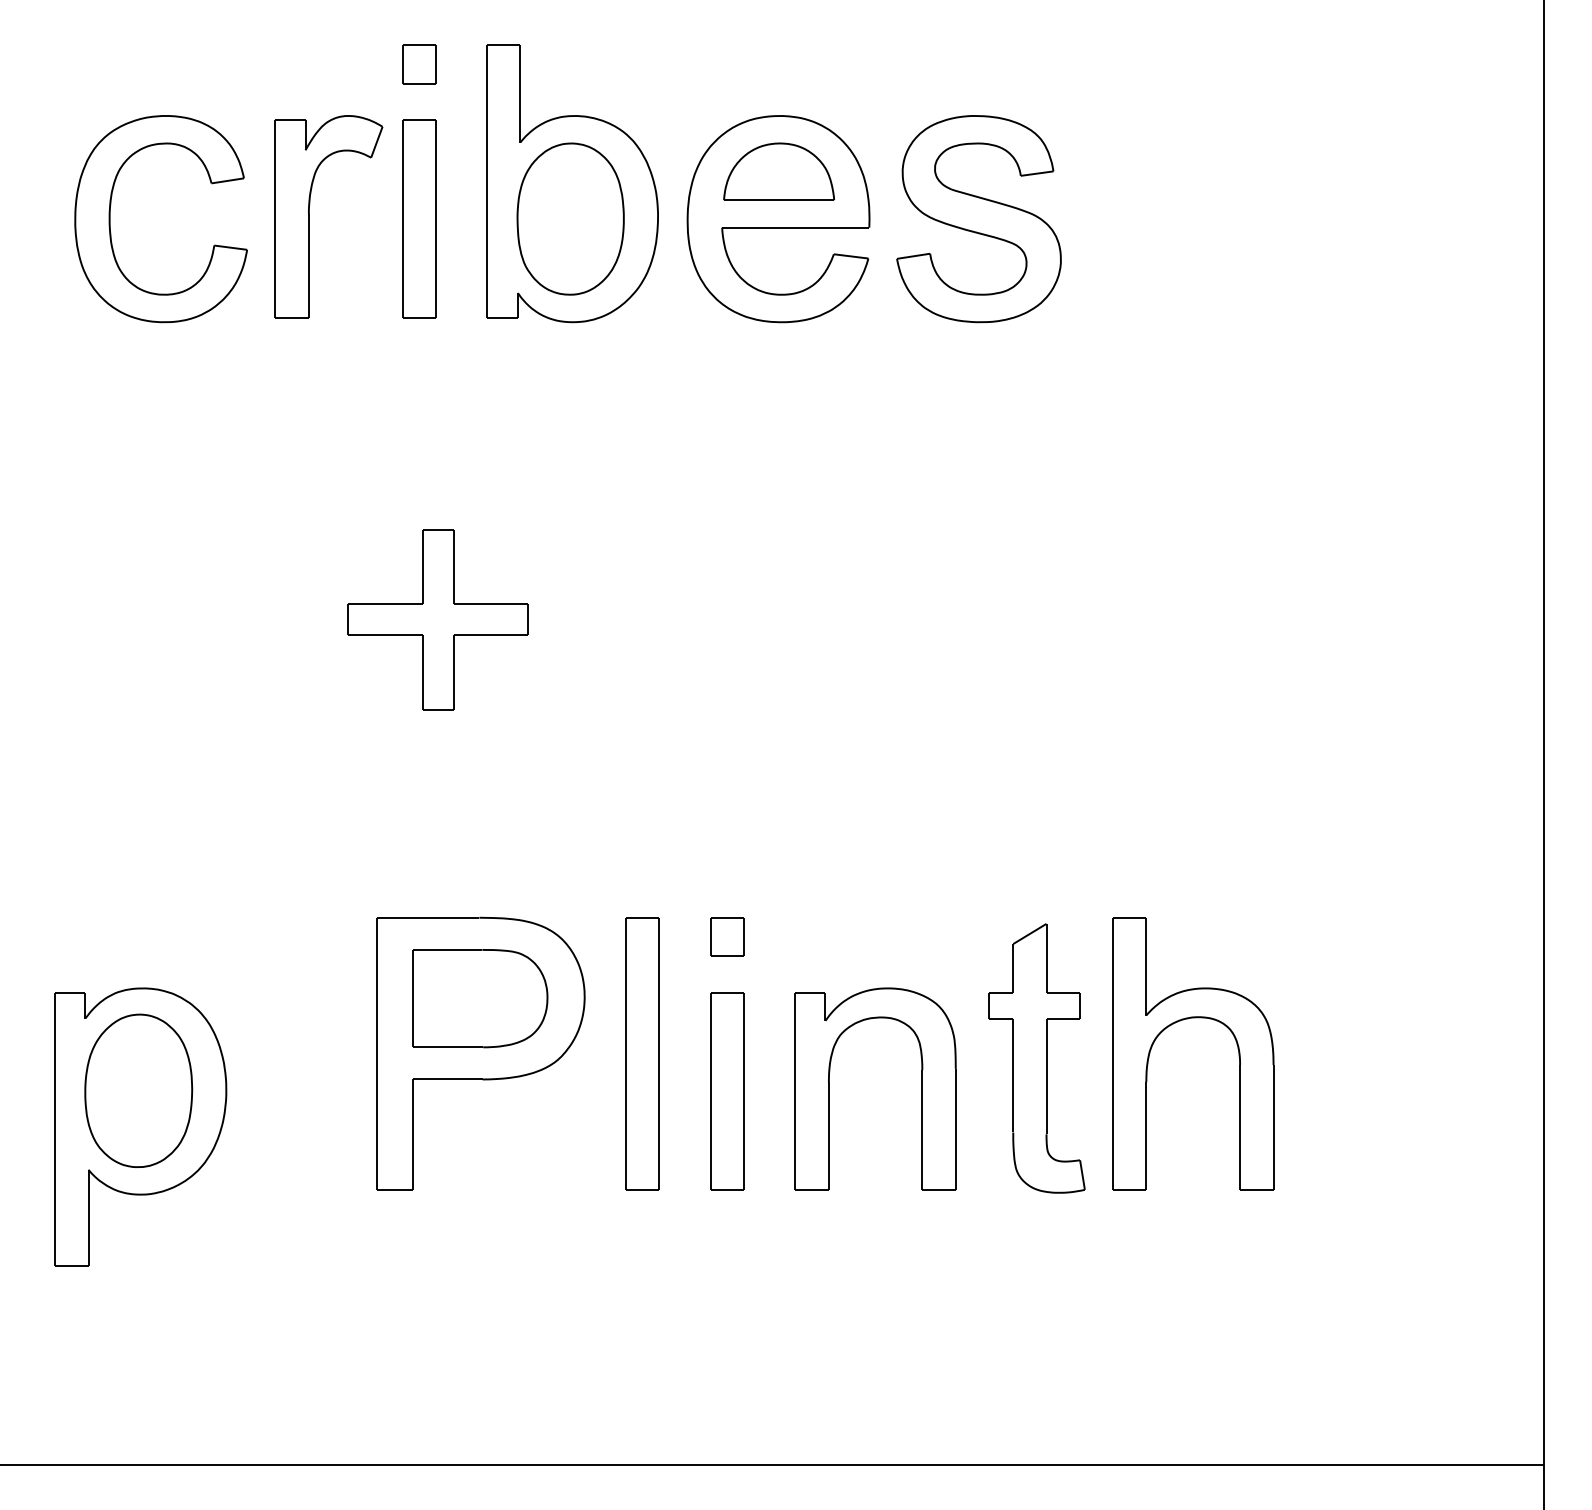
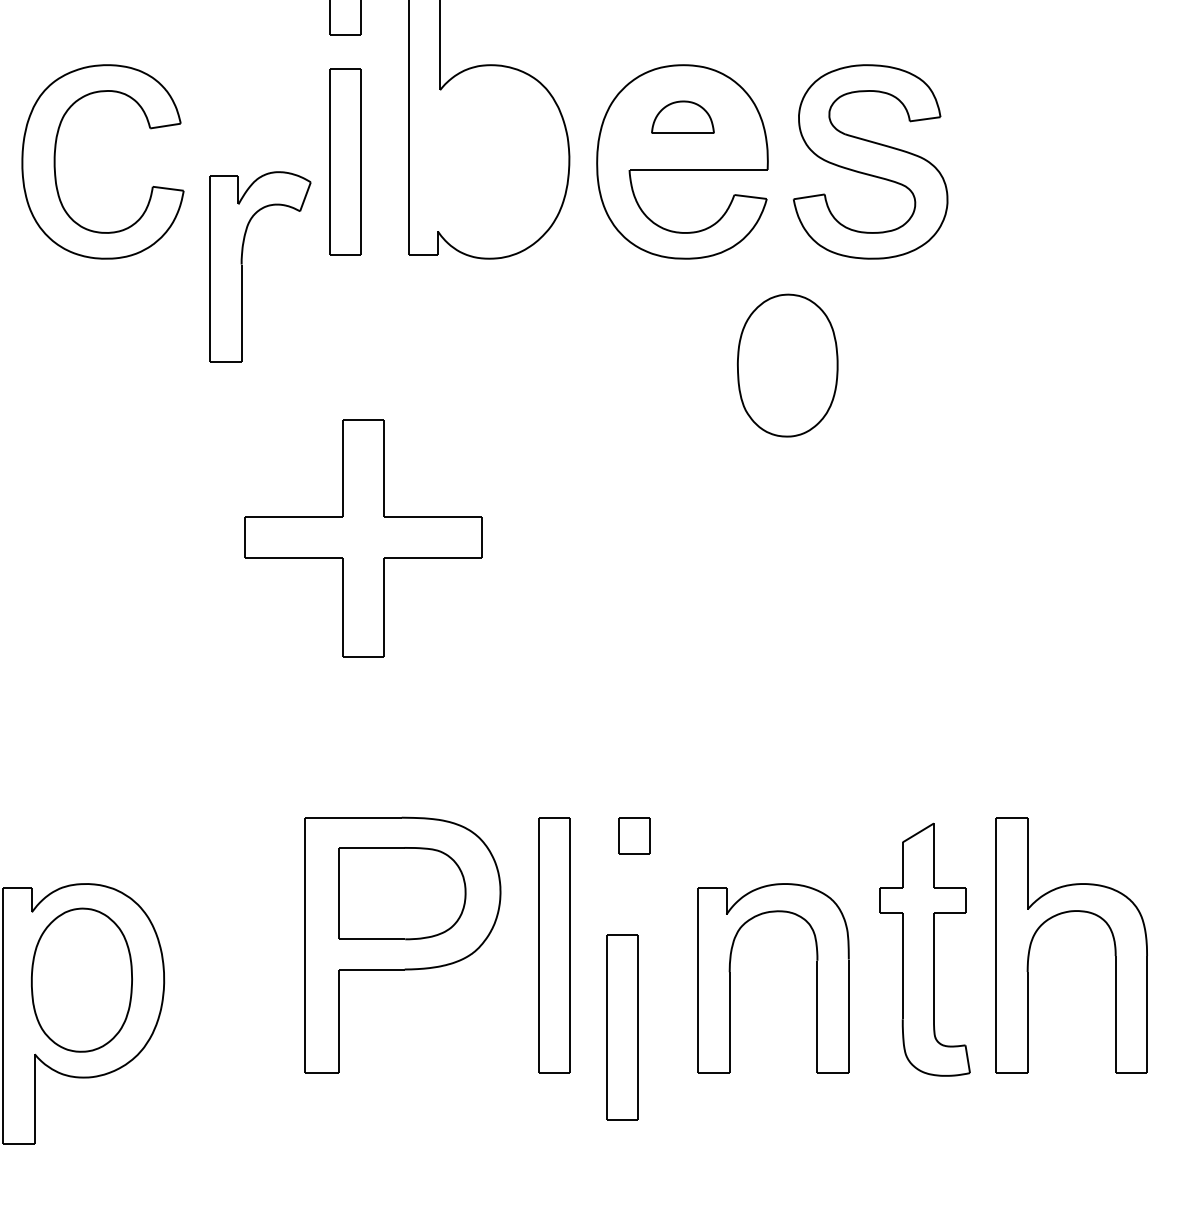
part: (778, 171) -> (682, 117), size x0.6
part: (309, 216) -> (242, 266), moved
part: (570, 218) -> (787, 365), moved
part: (437, 619) -> (362, 537), size x1.4
part: (727, 1091) -> (622, 1027), moved

